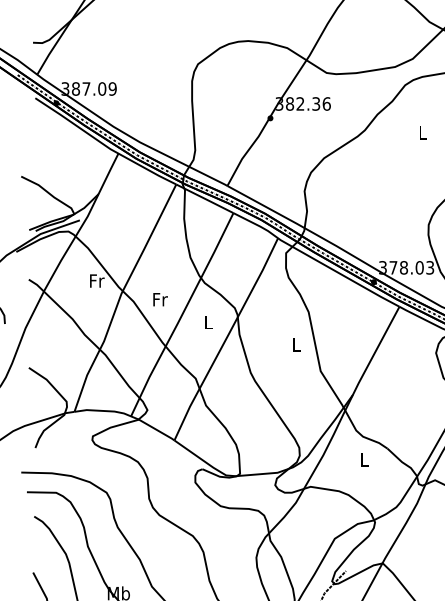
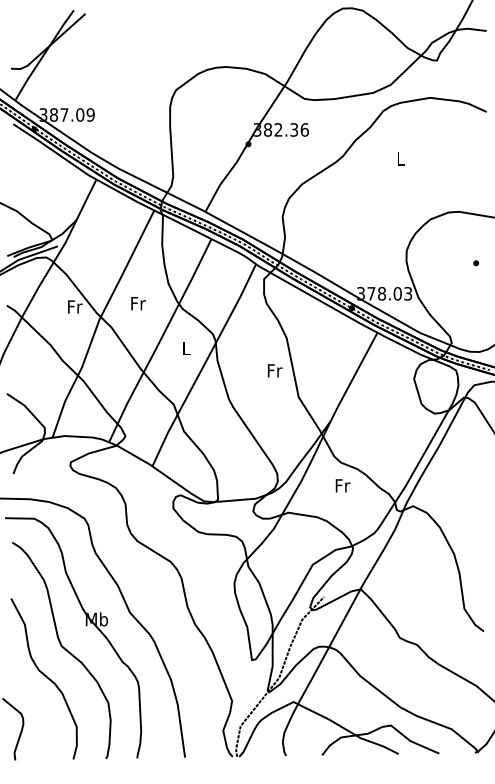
text: (160, 299) -> (138, 303), moved
text: (297, 344) -> (275, 370), L -> Fr
text: (364, 459) -> (342, 485), L -> Fr

